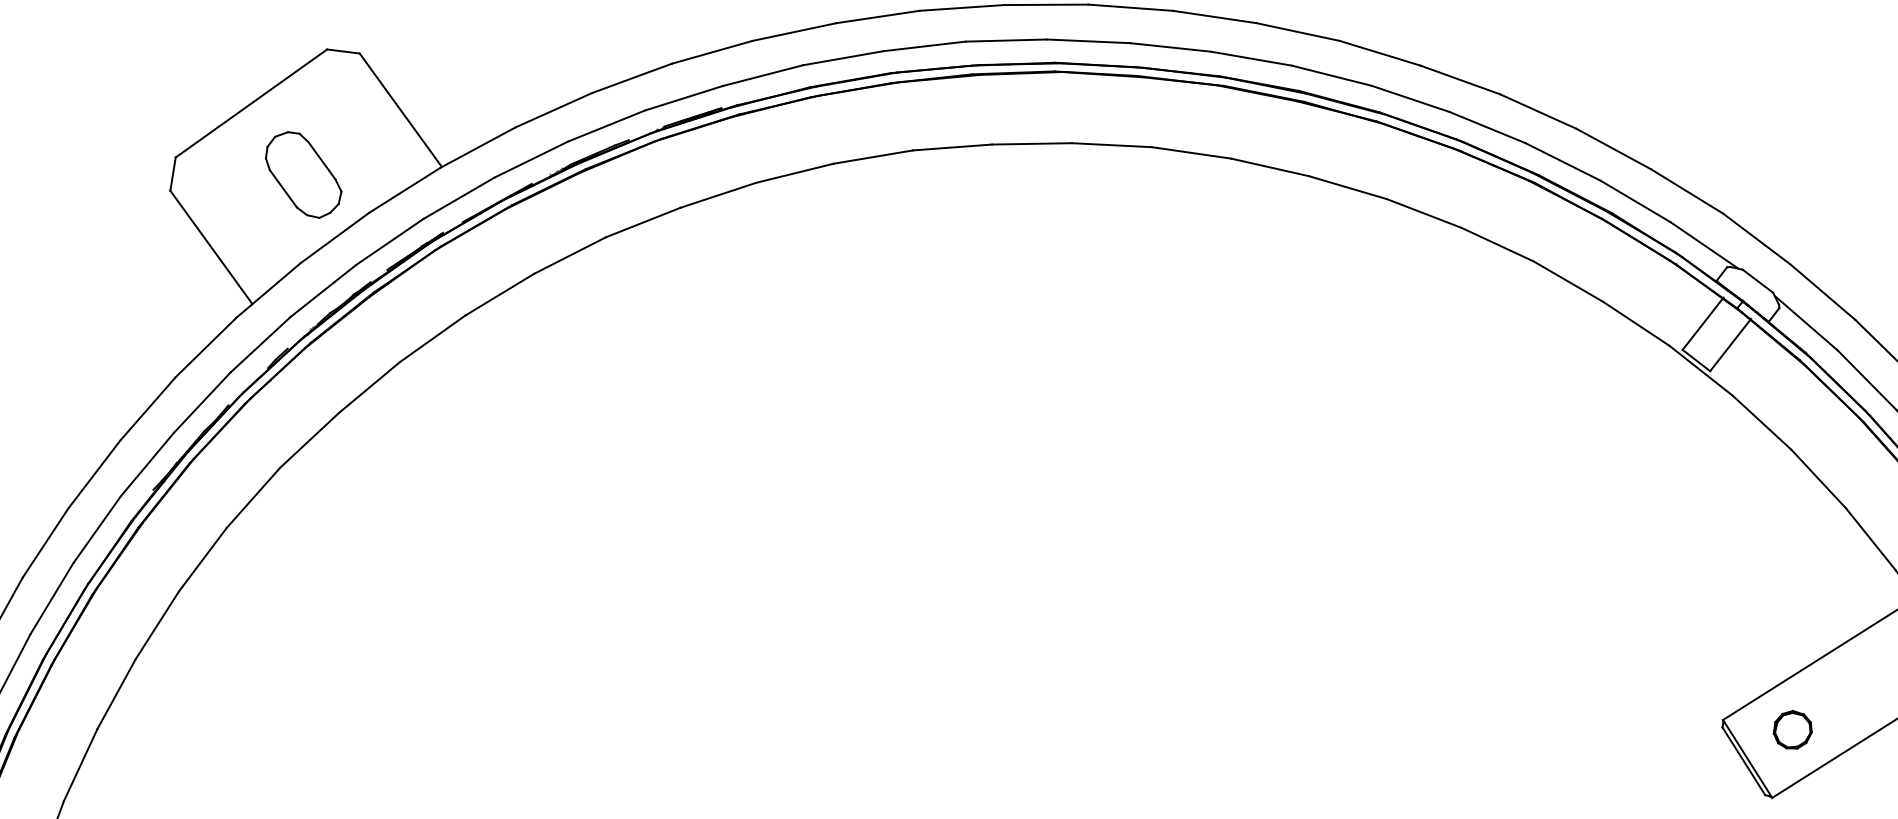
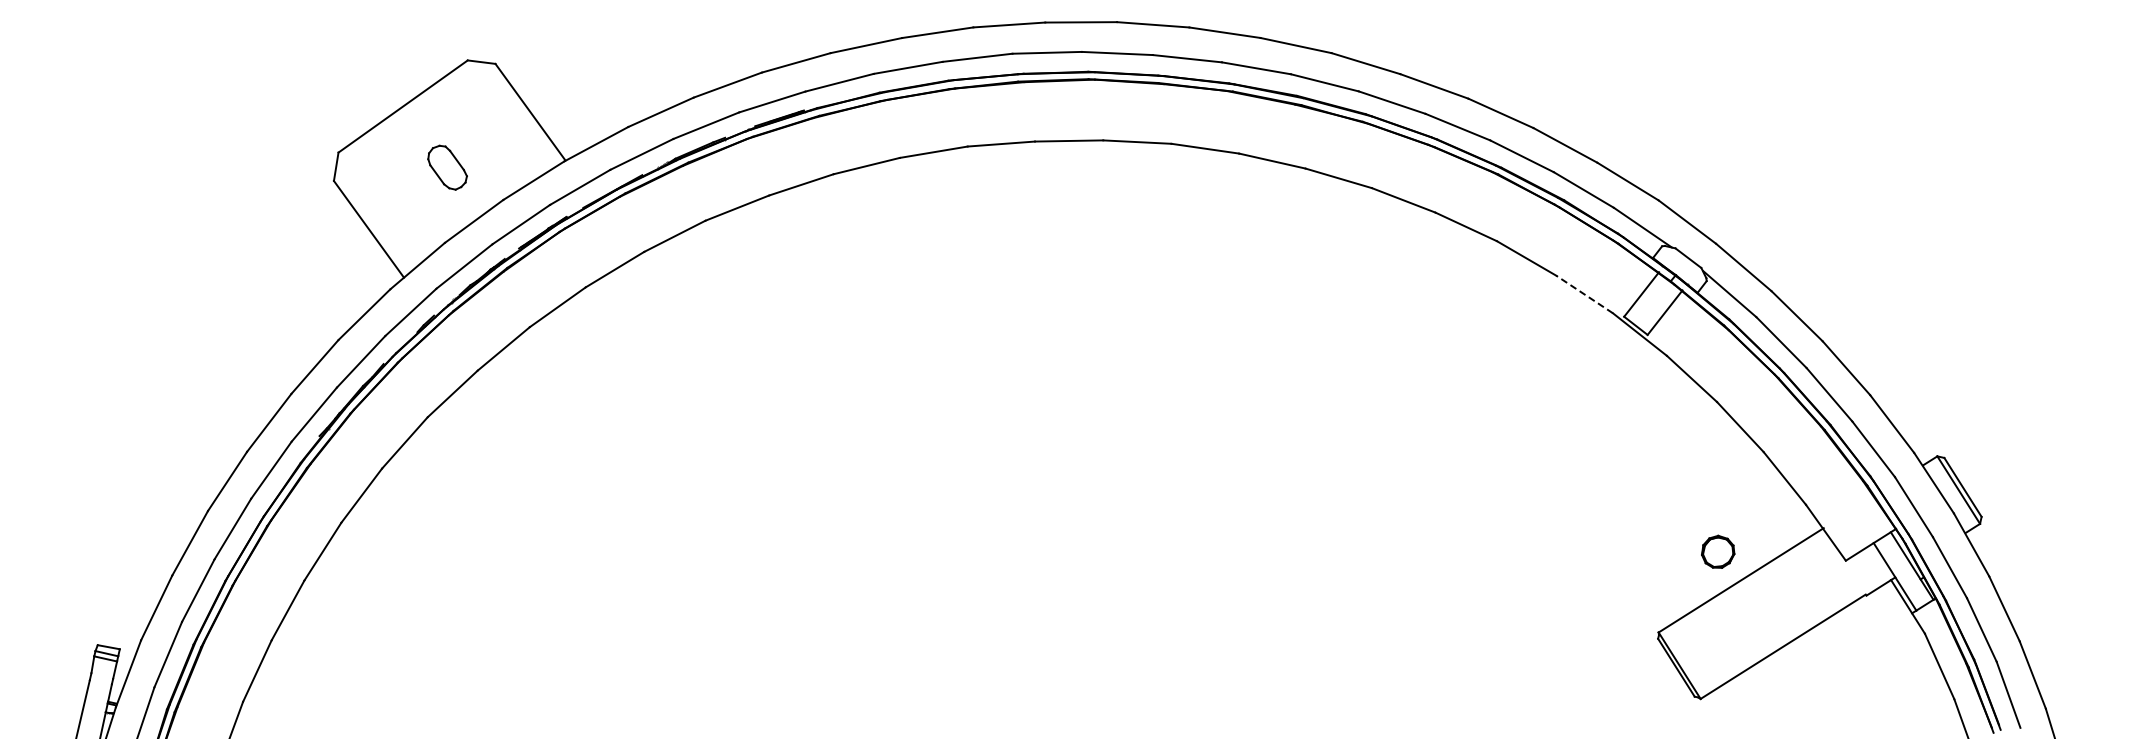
part: (303, 174) -> (447, 167), size x0.6
line: (1636, 323) -> (1584, 294), solid -> dashed
part: (1793, 729) -> (1718, 551), moved

